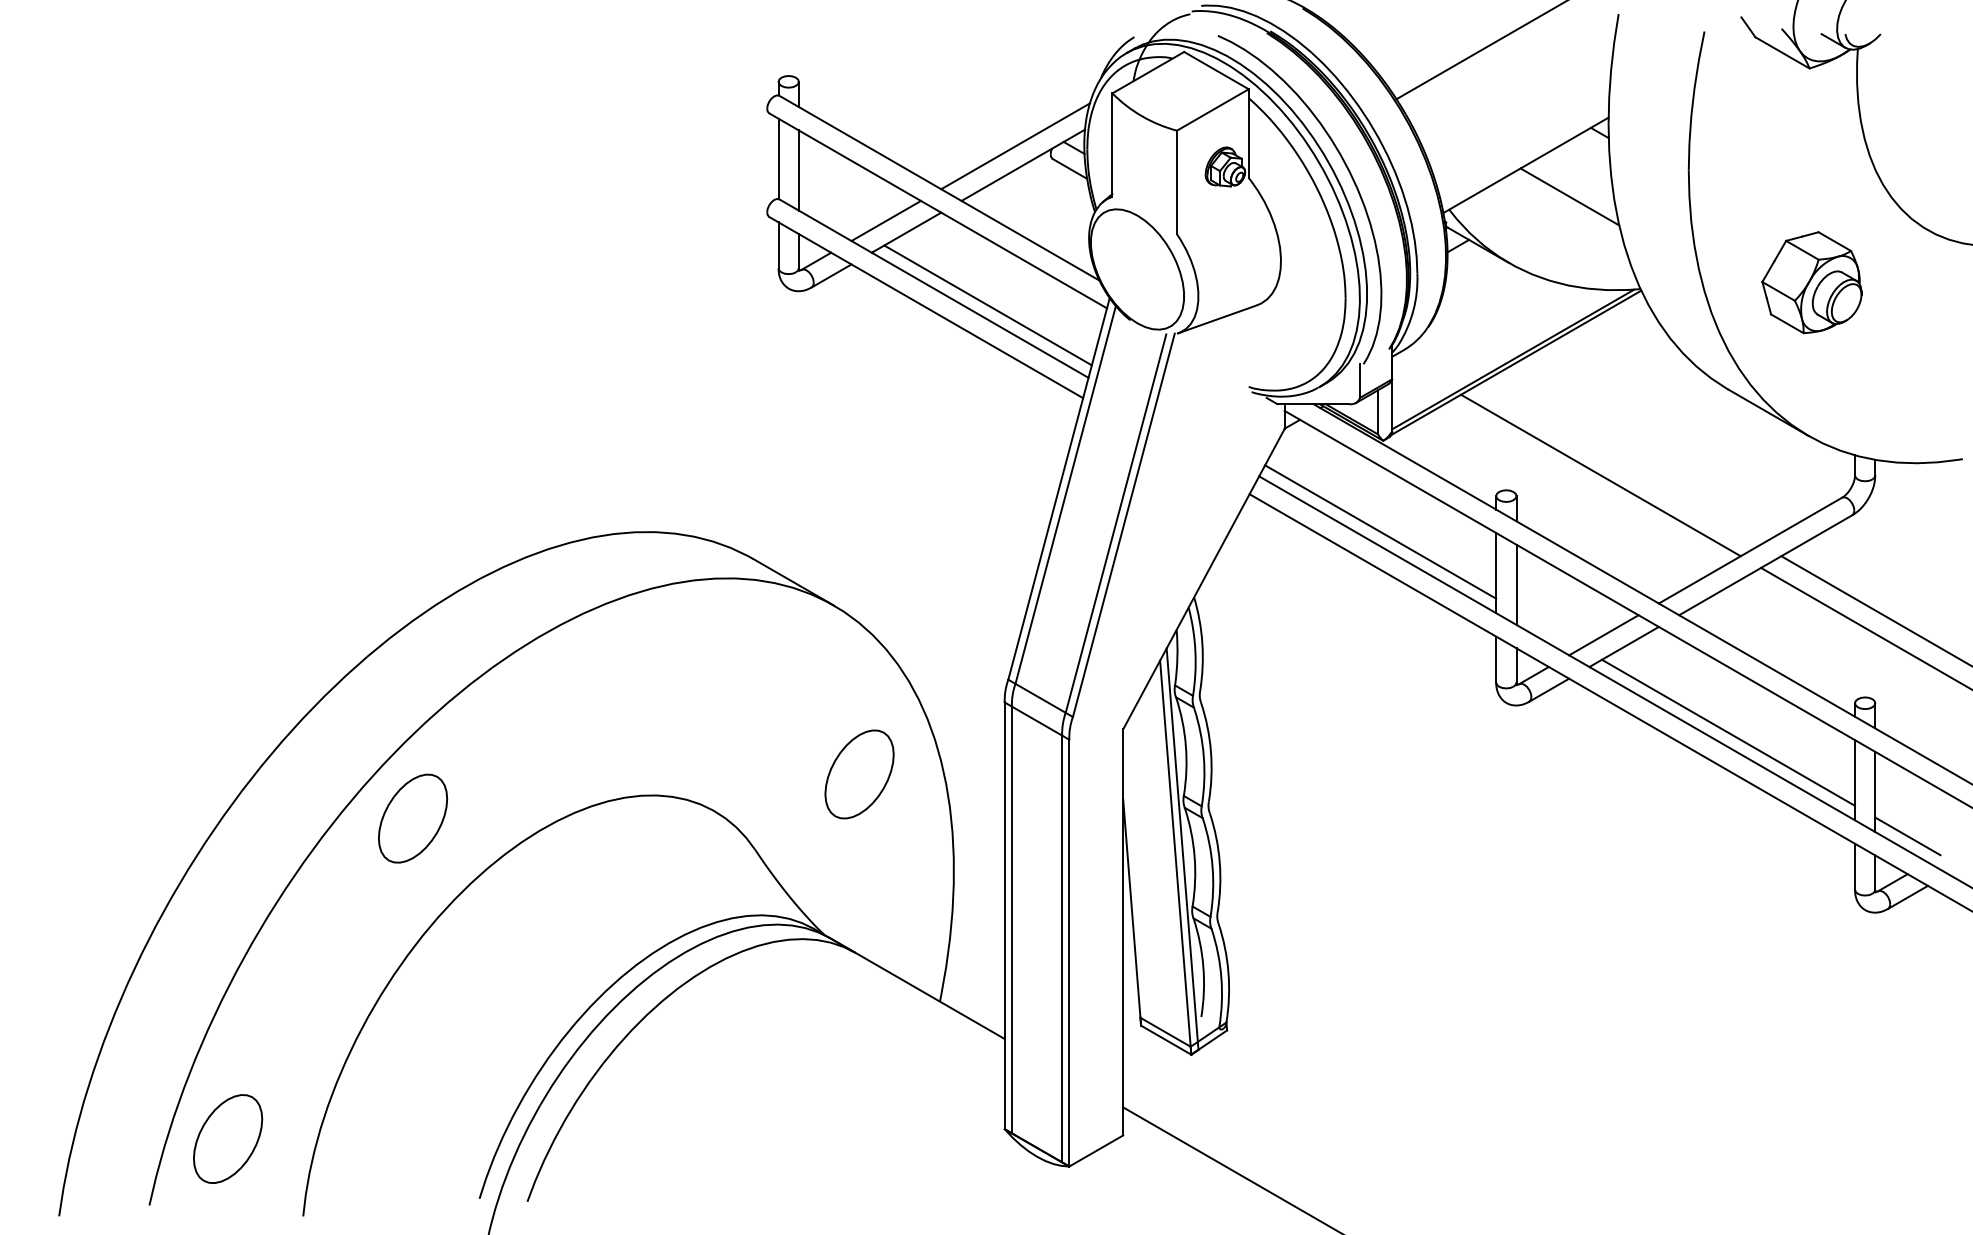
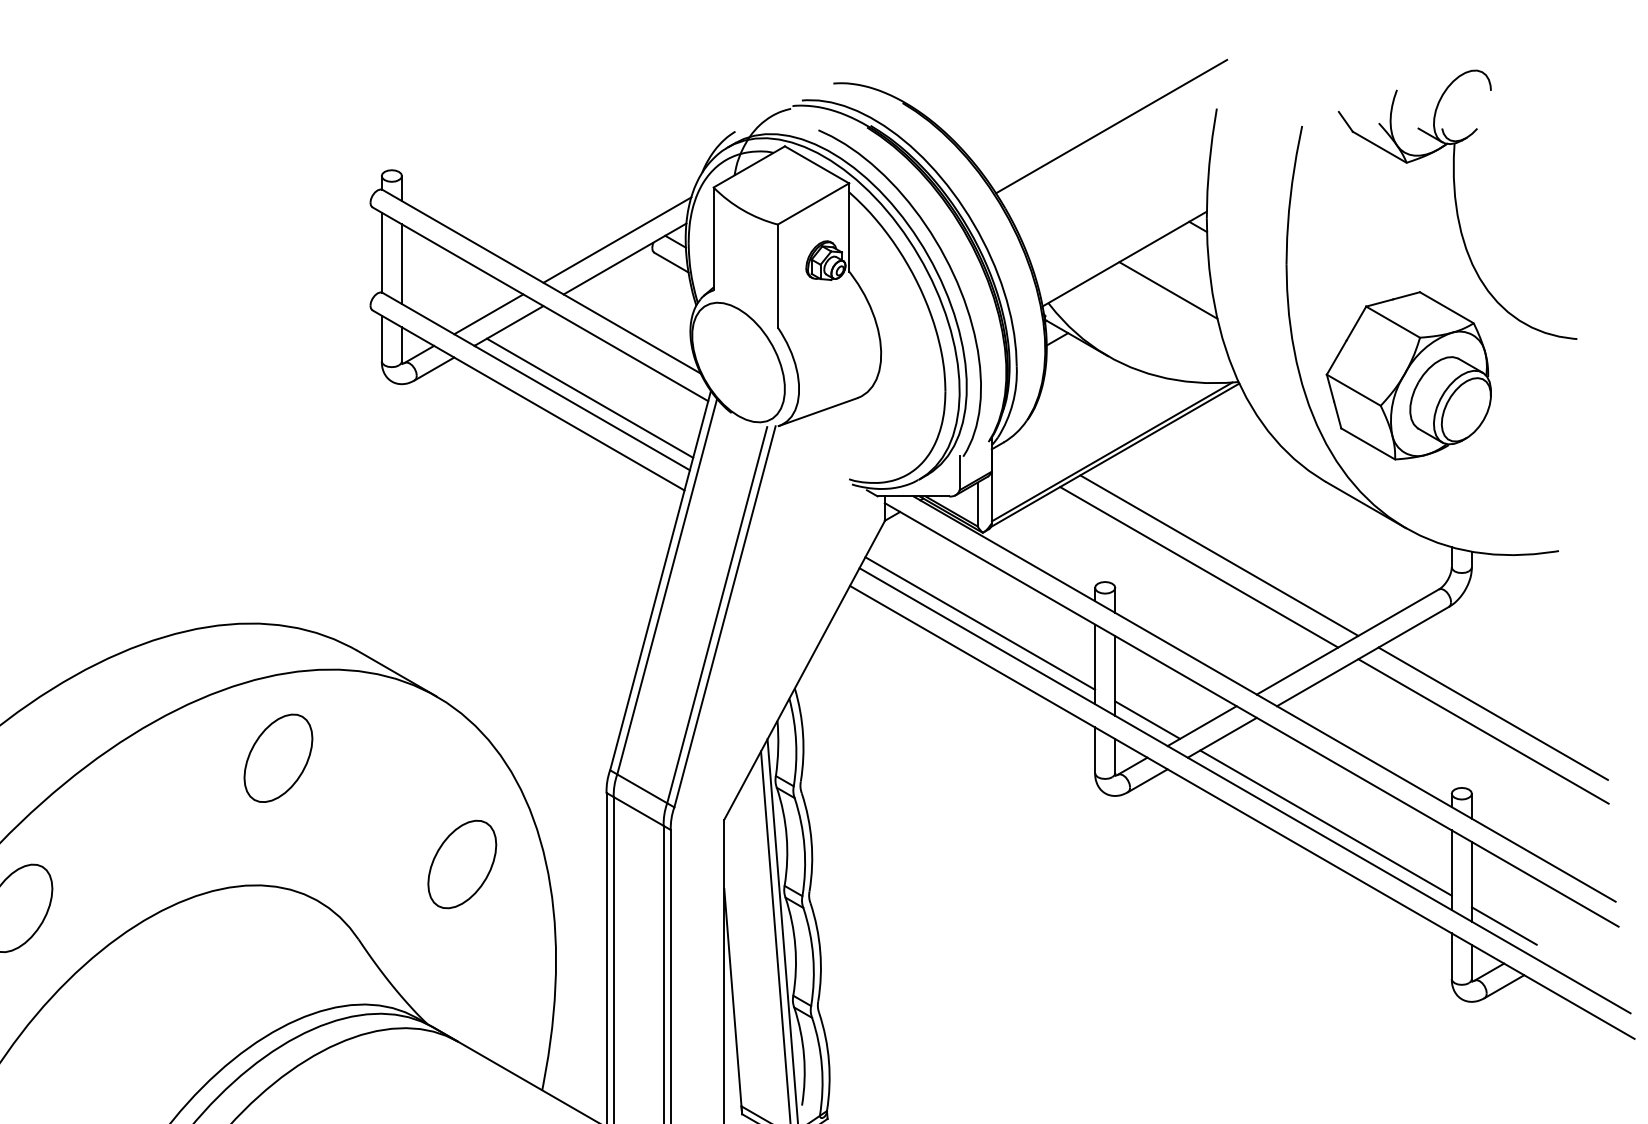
part: (1811, 282) -> (1408, 375), size x1.67
line: (1621, 463) -> (1219, 555), added
line: (1548, 629) -> (1147, 720), added
part: (674, 667) -> (278, 758), added

